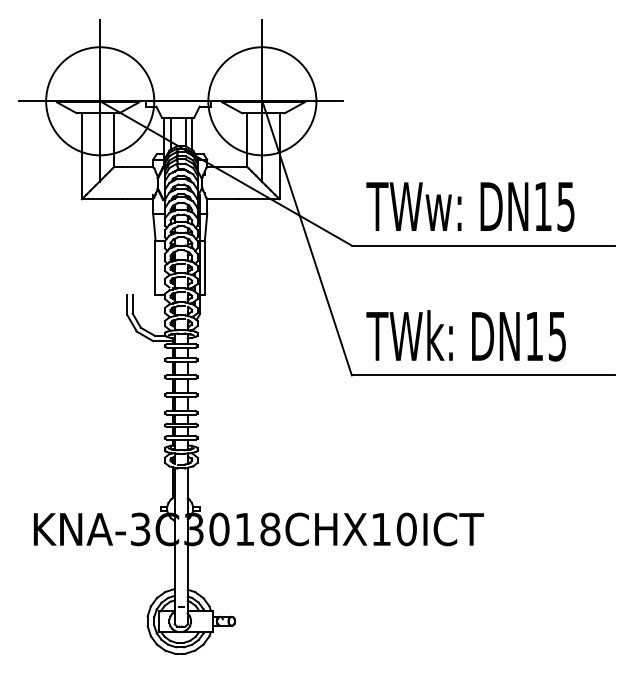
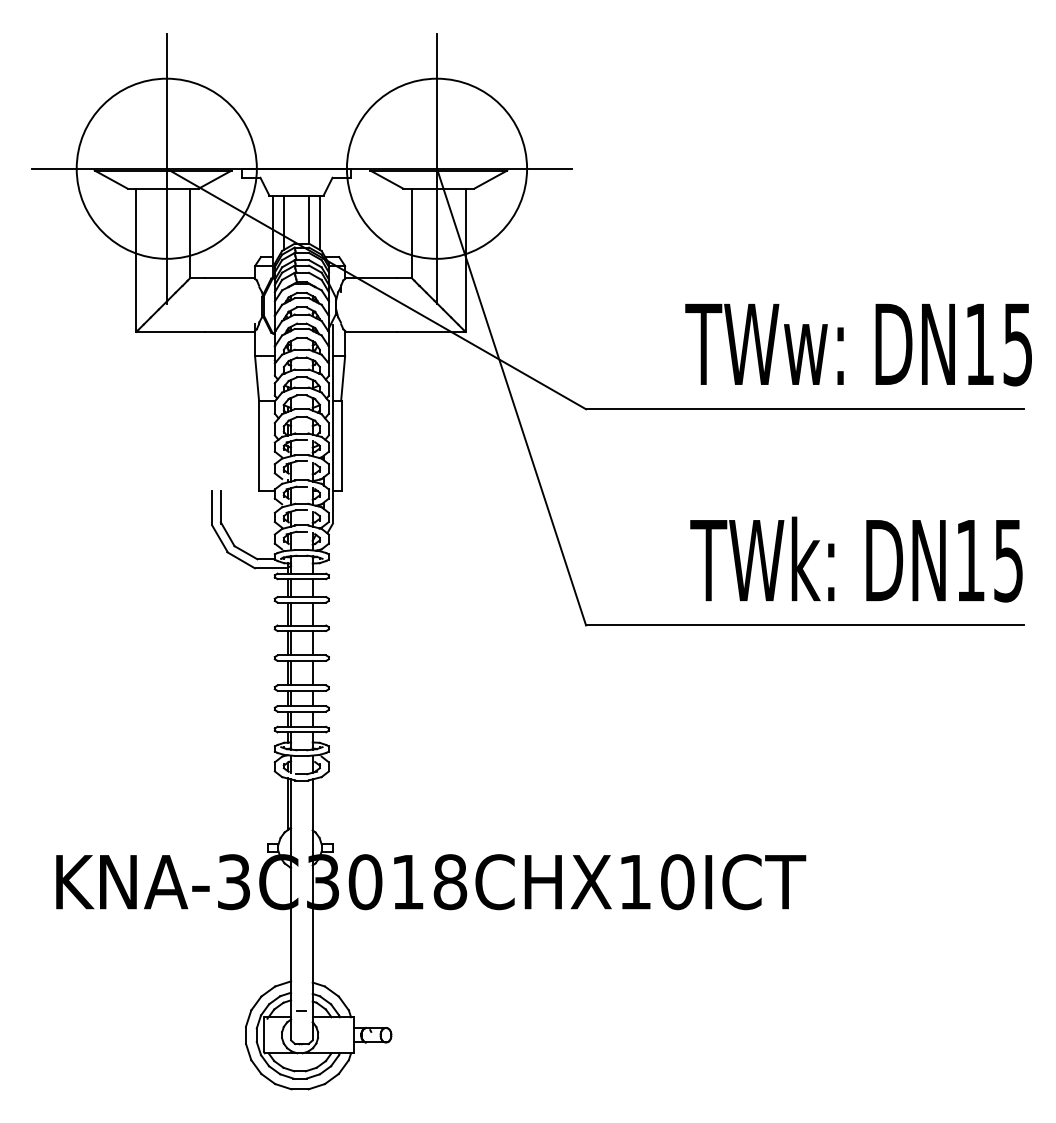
text: (470, 206) -> (858, 344), moved
text: (465, 335) -> (855, 559), moved

